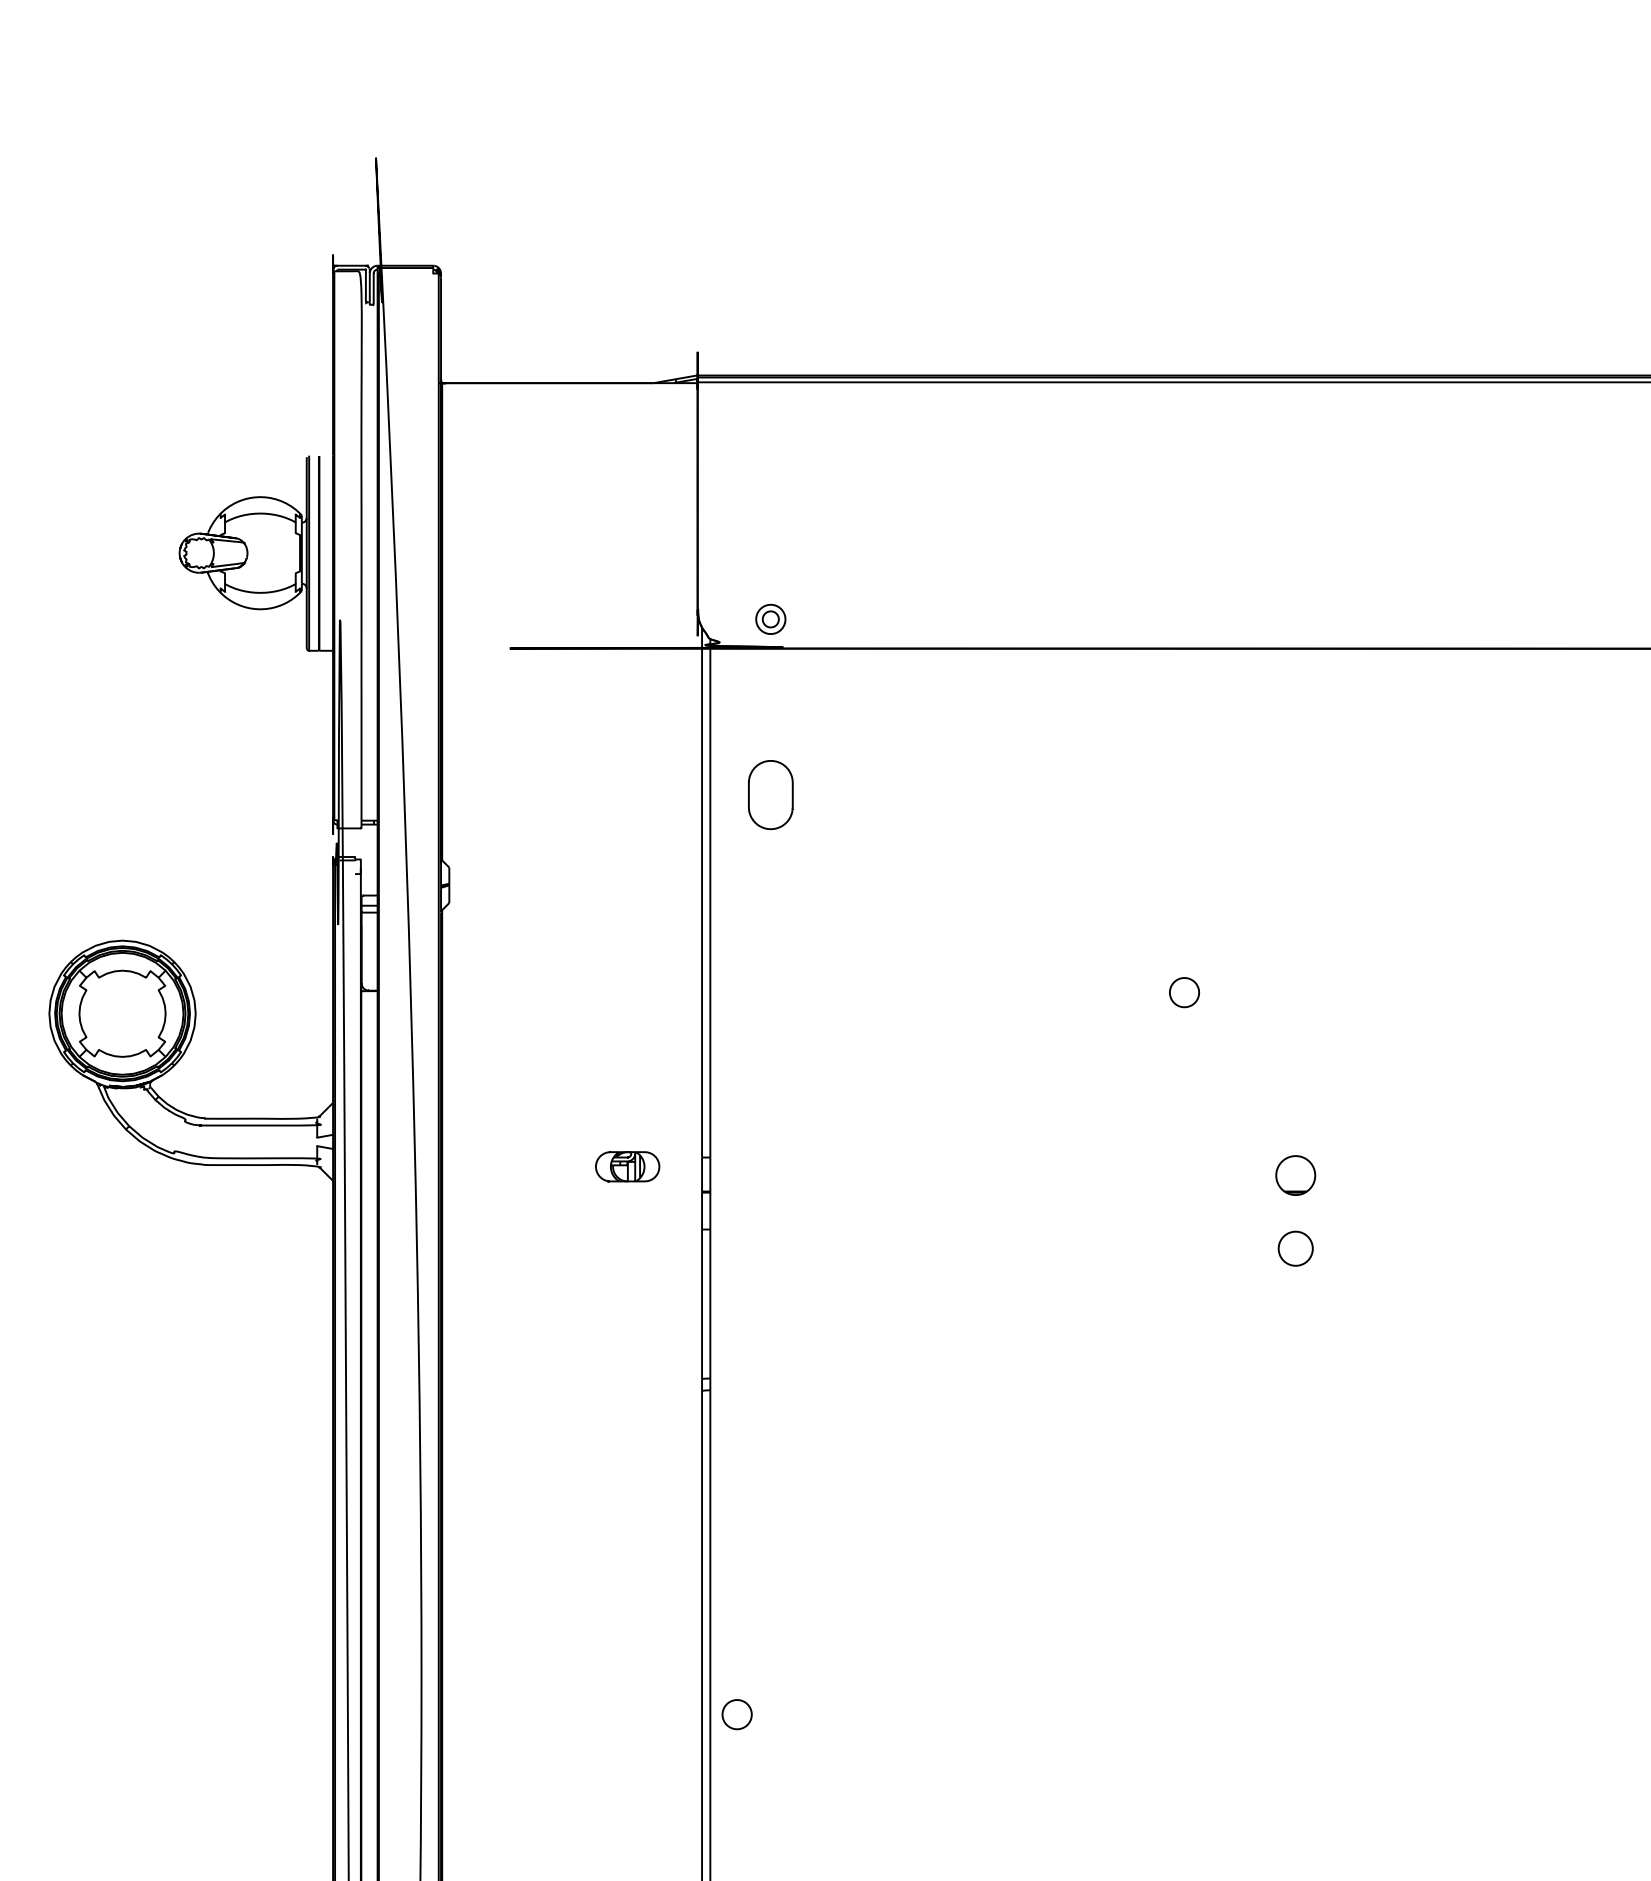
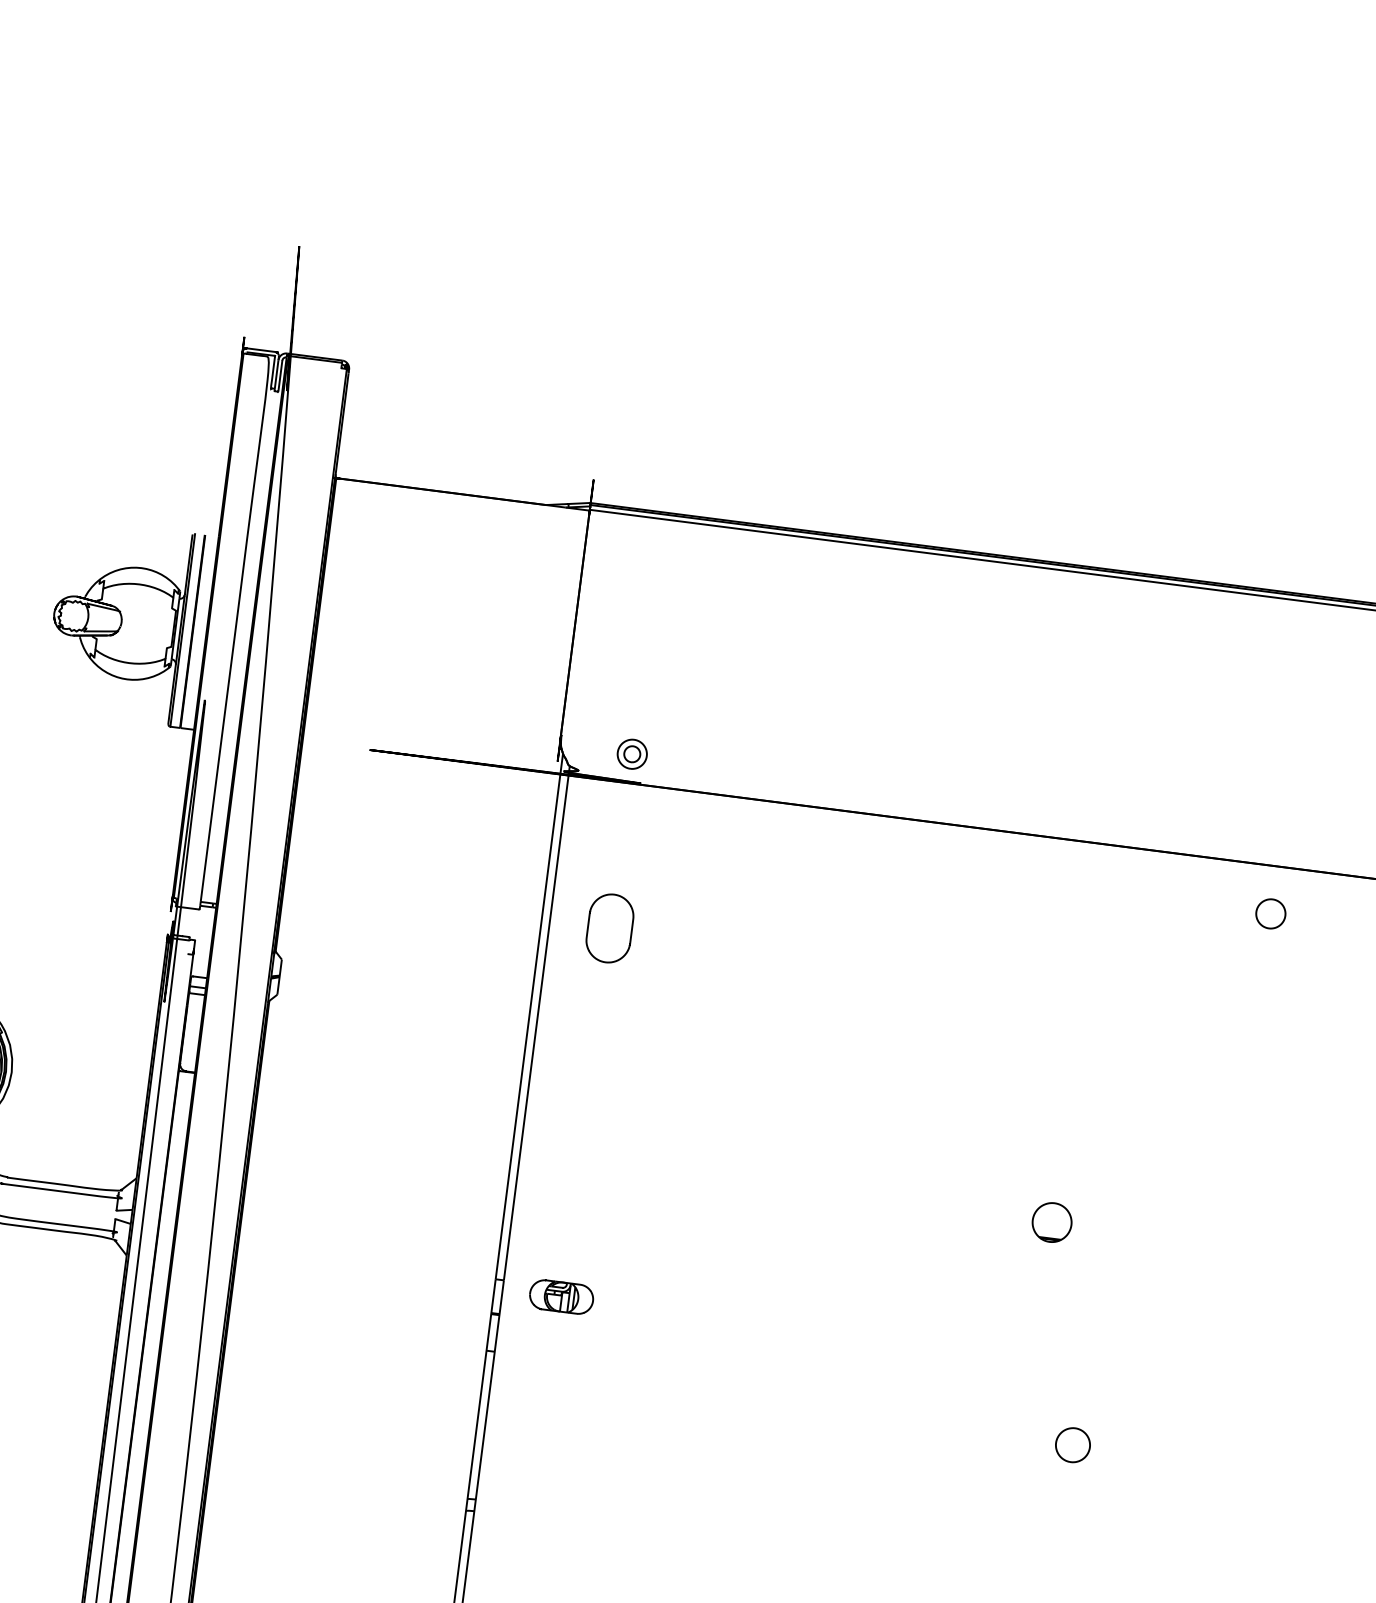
part: (1184, 992) -> (1270, 913), moved
part: (627, 1166) -> (561, 1296), moved
part: (1295, 1175) -> (1051, 1222), moved

